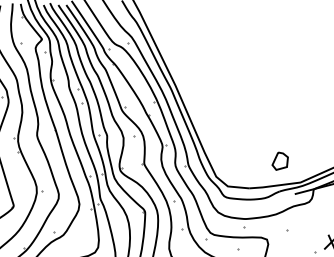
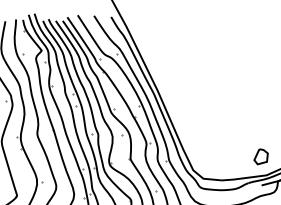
part: (279, 160) -> (260, 156), moved

